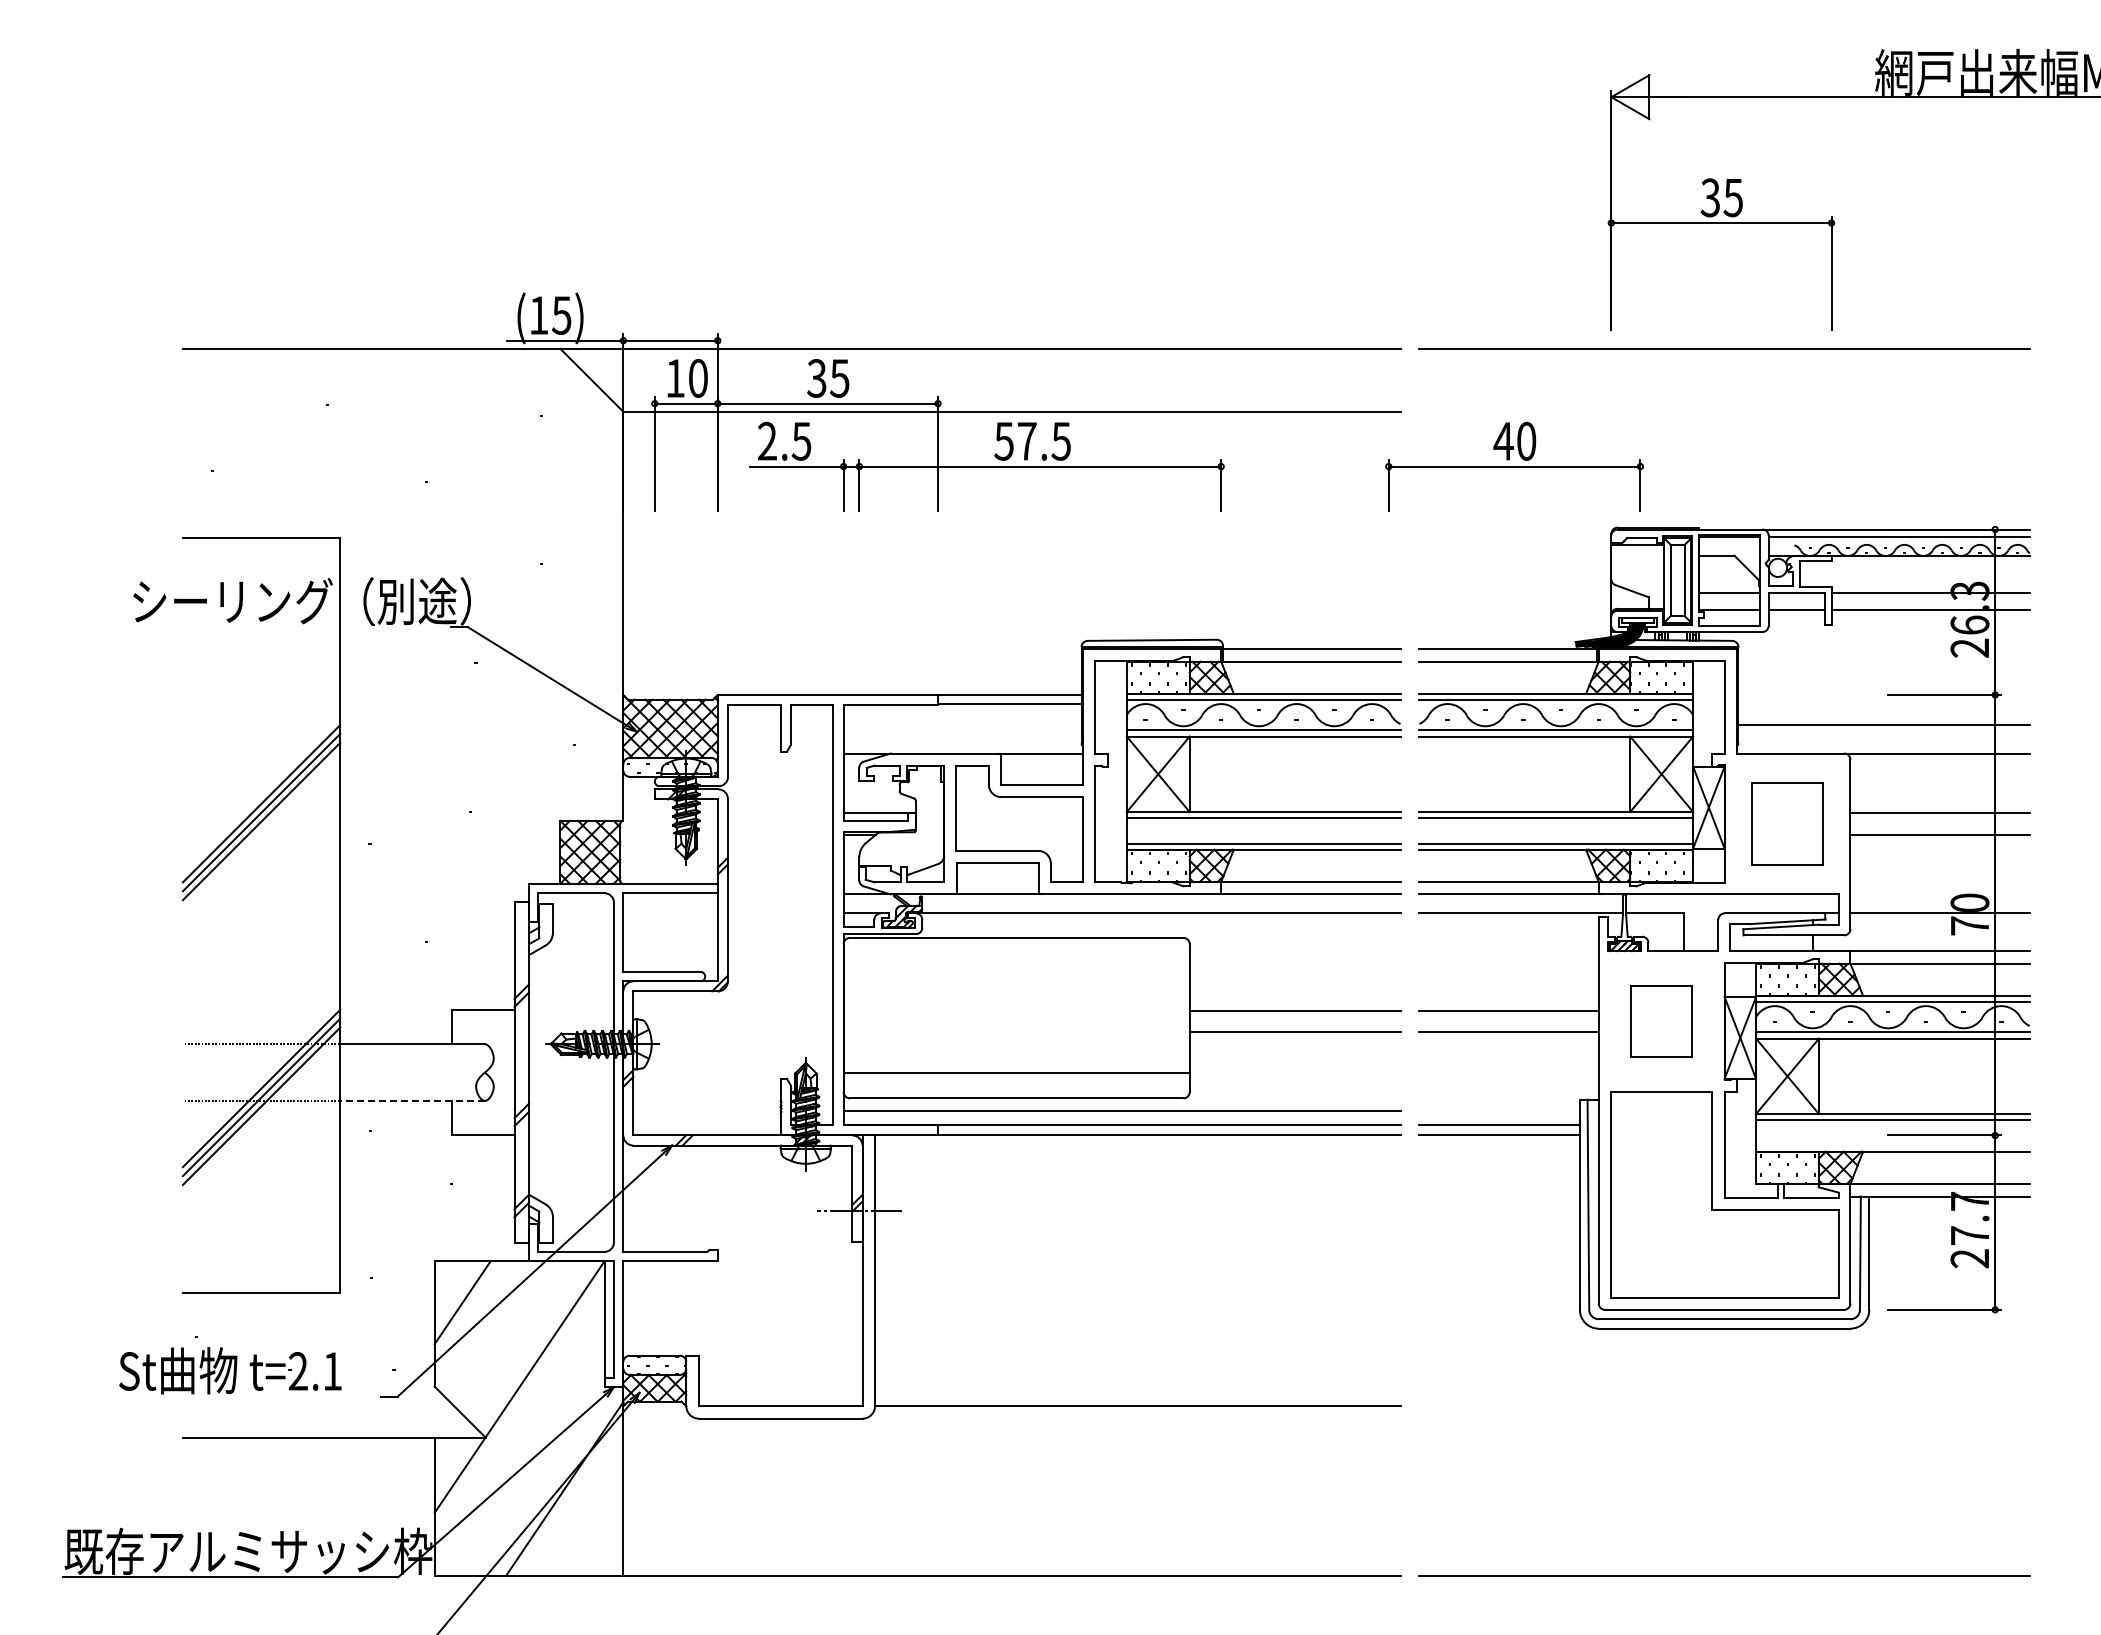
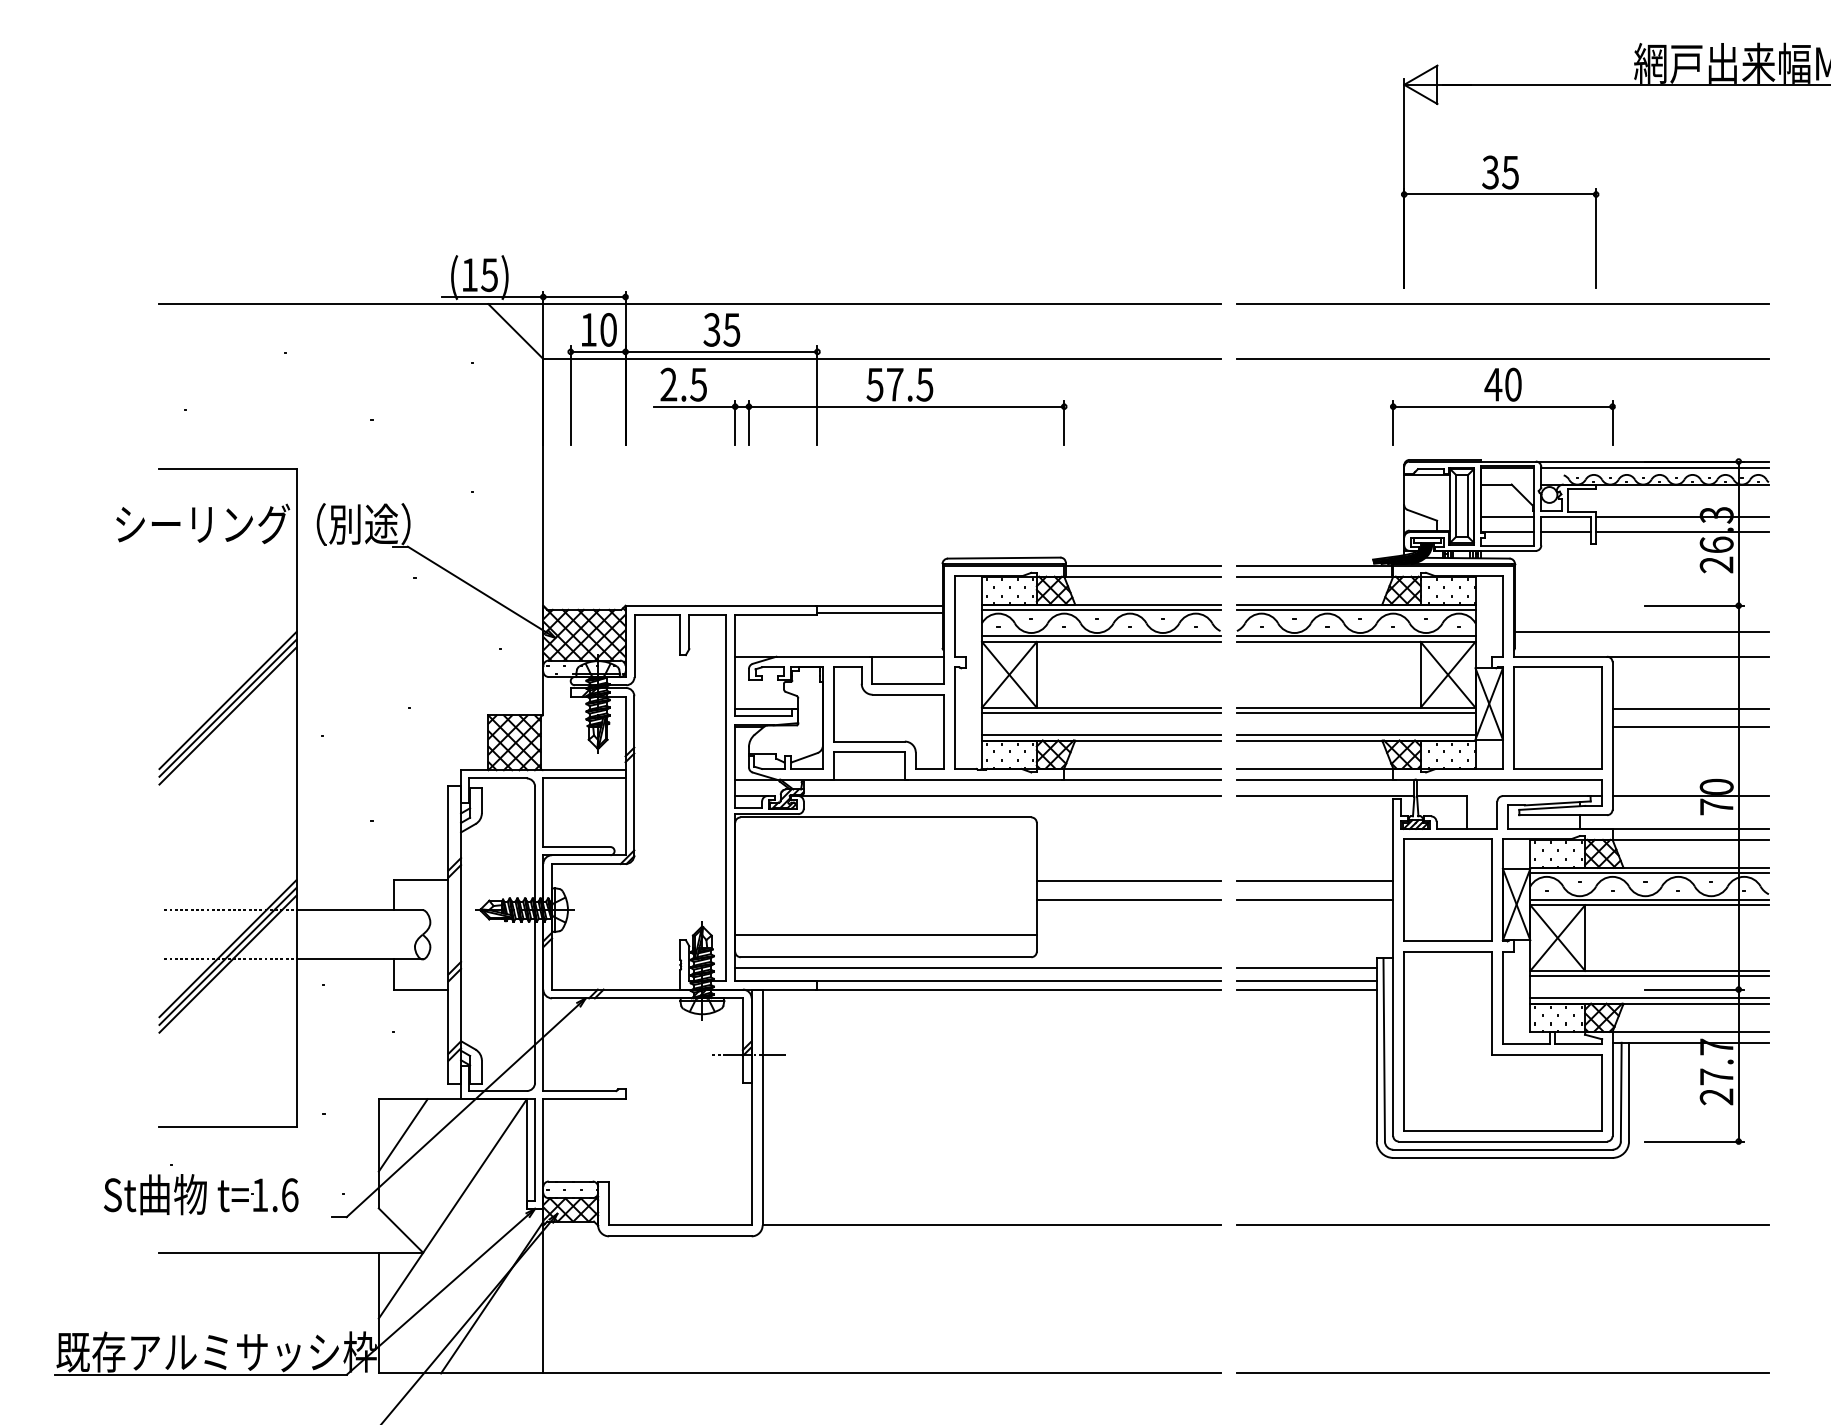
line: (1724, 411) -> (1502, 358), added
part: (1514, 466) -> (1502, 406), moved
part: (1787, 823) -> (1557, 717), size x1.43
part: (1661, 1021) -> (1447, 890), size x1.67
line: (412, 1100) -> (359, 959), dashed -> solid
line: (1499, 1110) -> (1306, 967), added
line: (1892, 1145) -> (1649, 998), added
text: (315, 1371) -> (275, 1195), t=2.1 -> t=1.6
line: (1724, 1406) -> (1502, 1225), added

